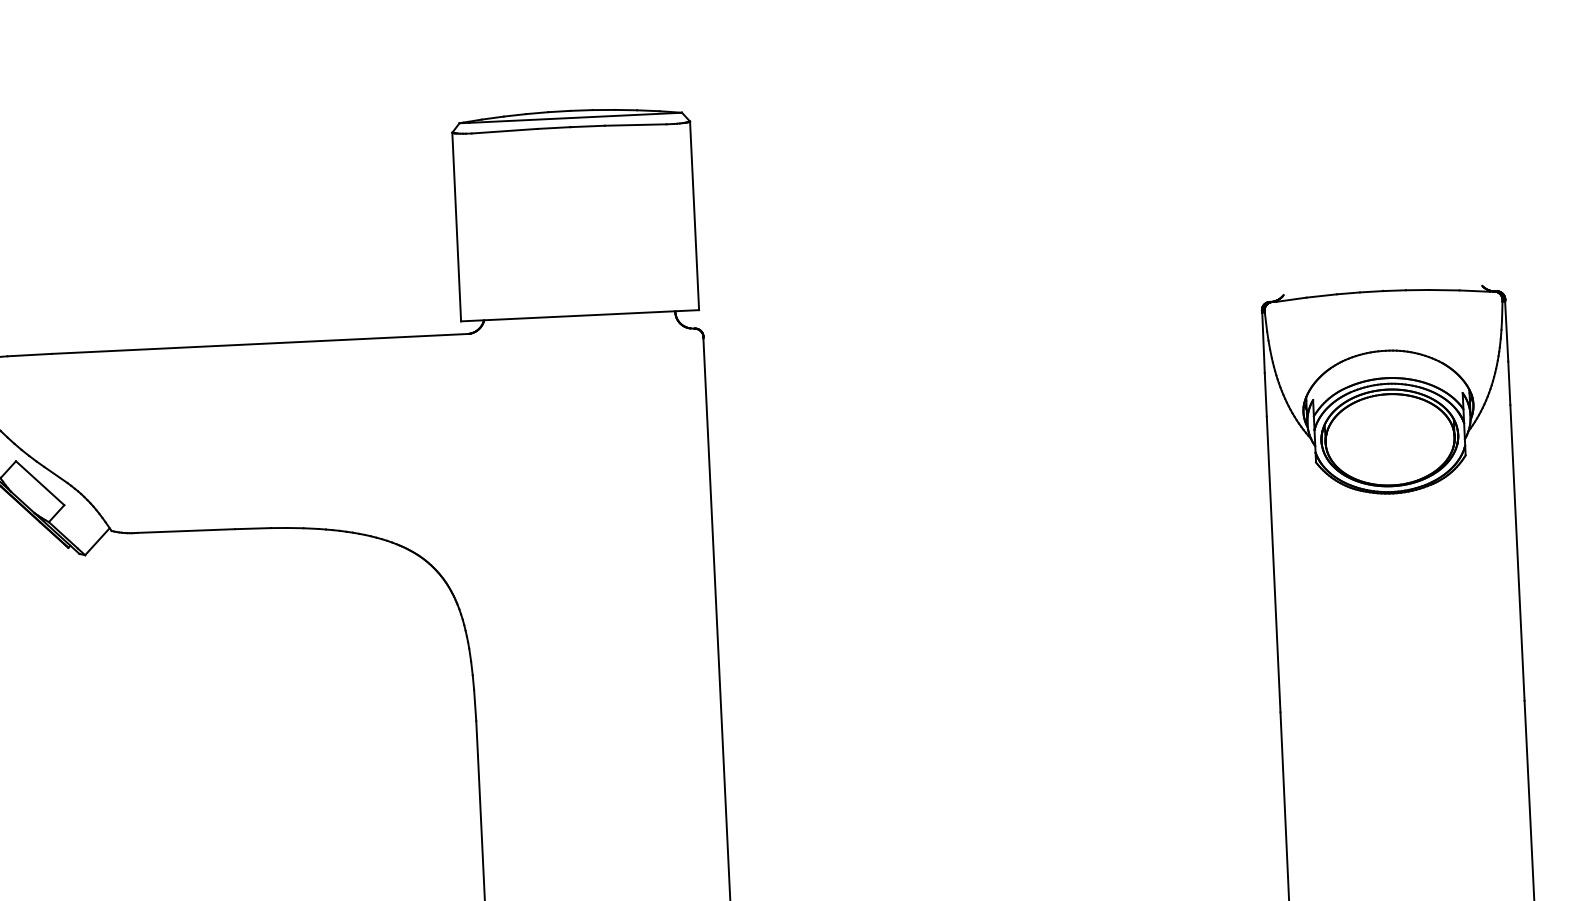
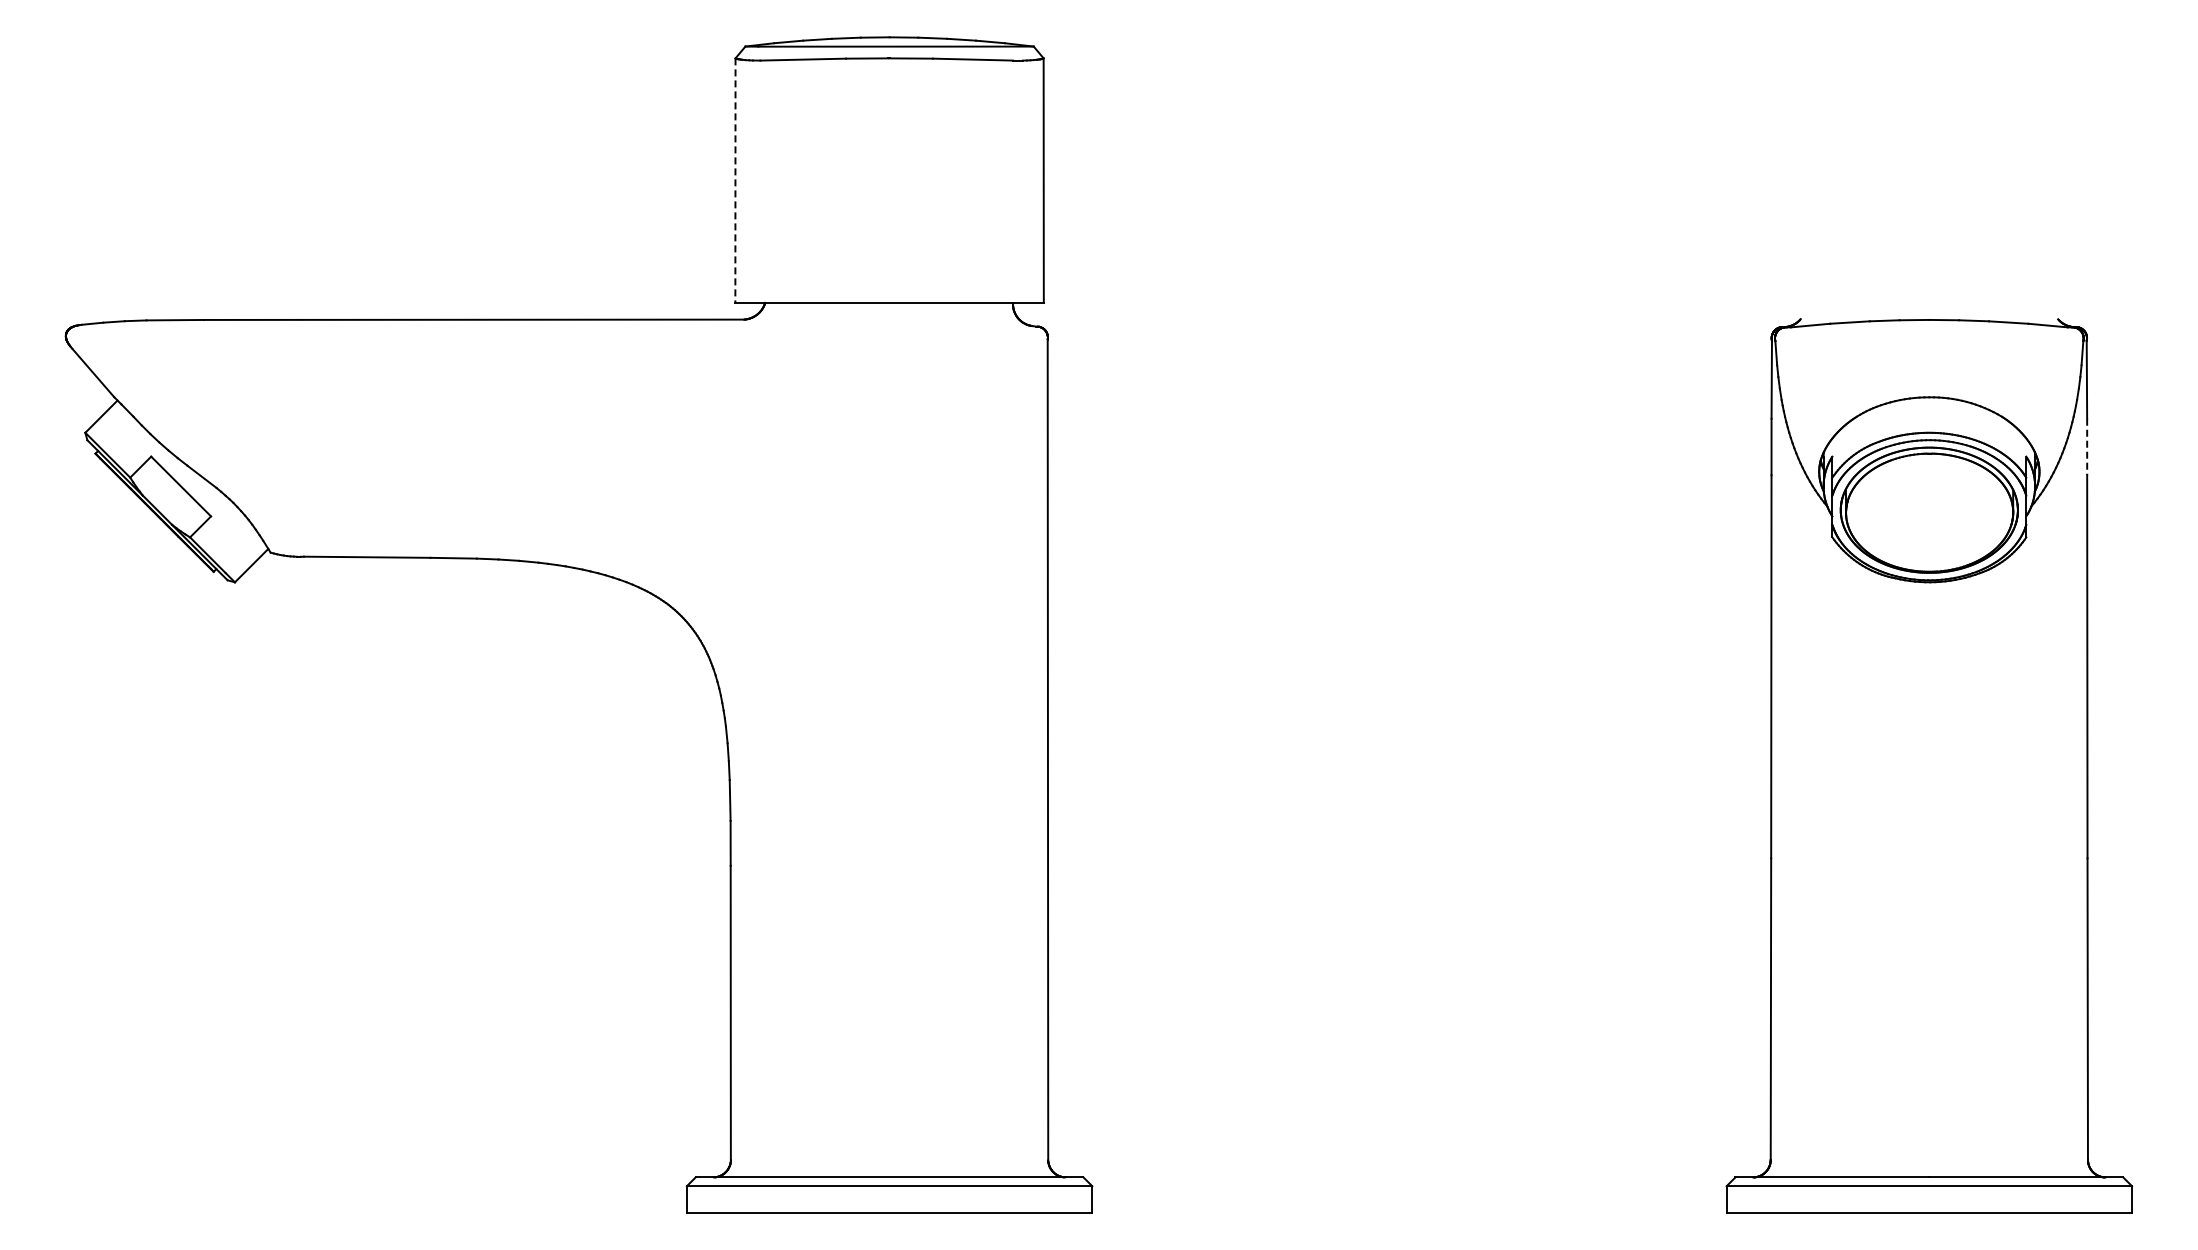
line: (456, 227) -> (735, 181), solid -> dashed
line: (1509, 383) -> (2087, 447), solid -> dashed

